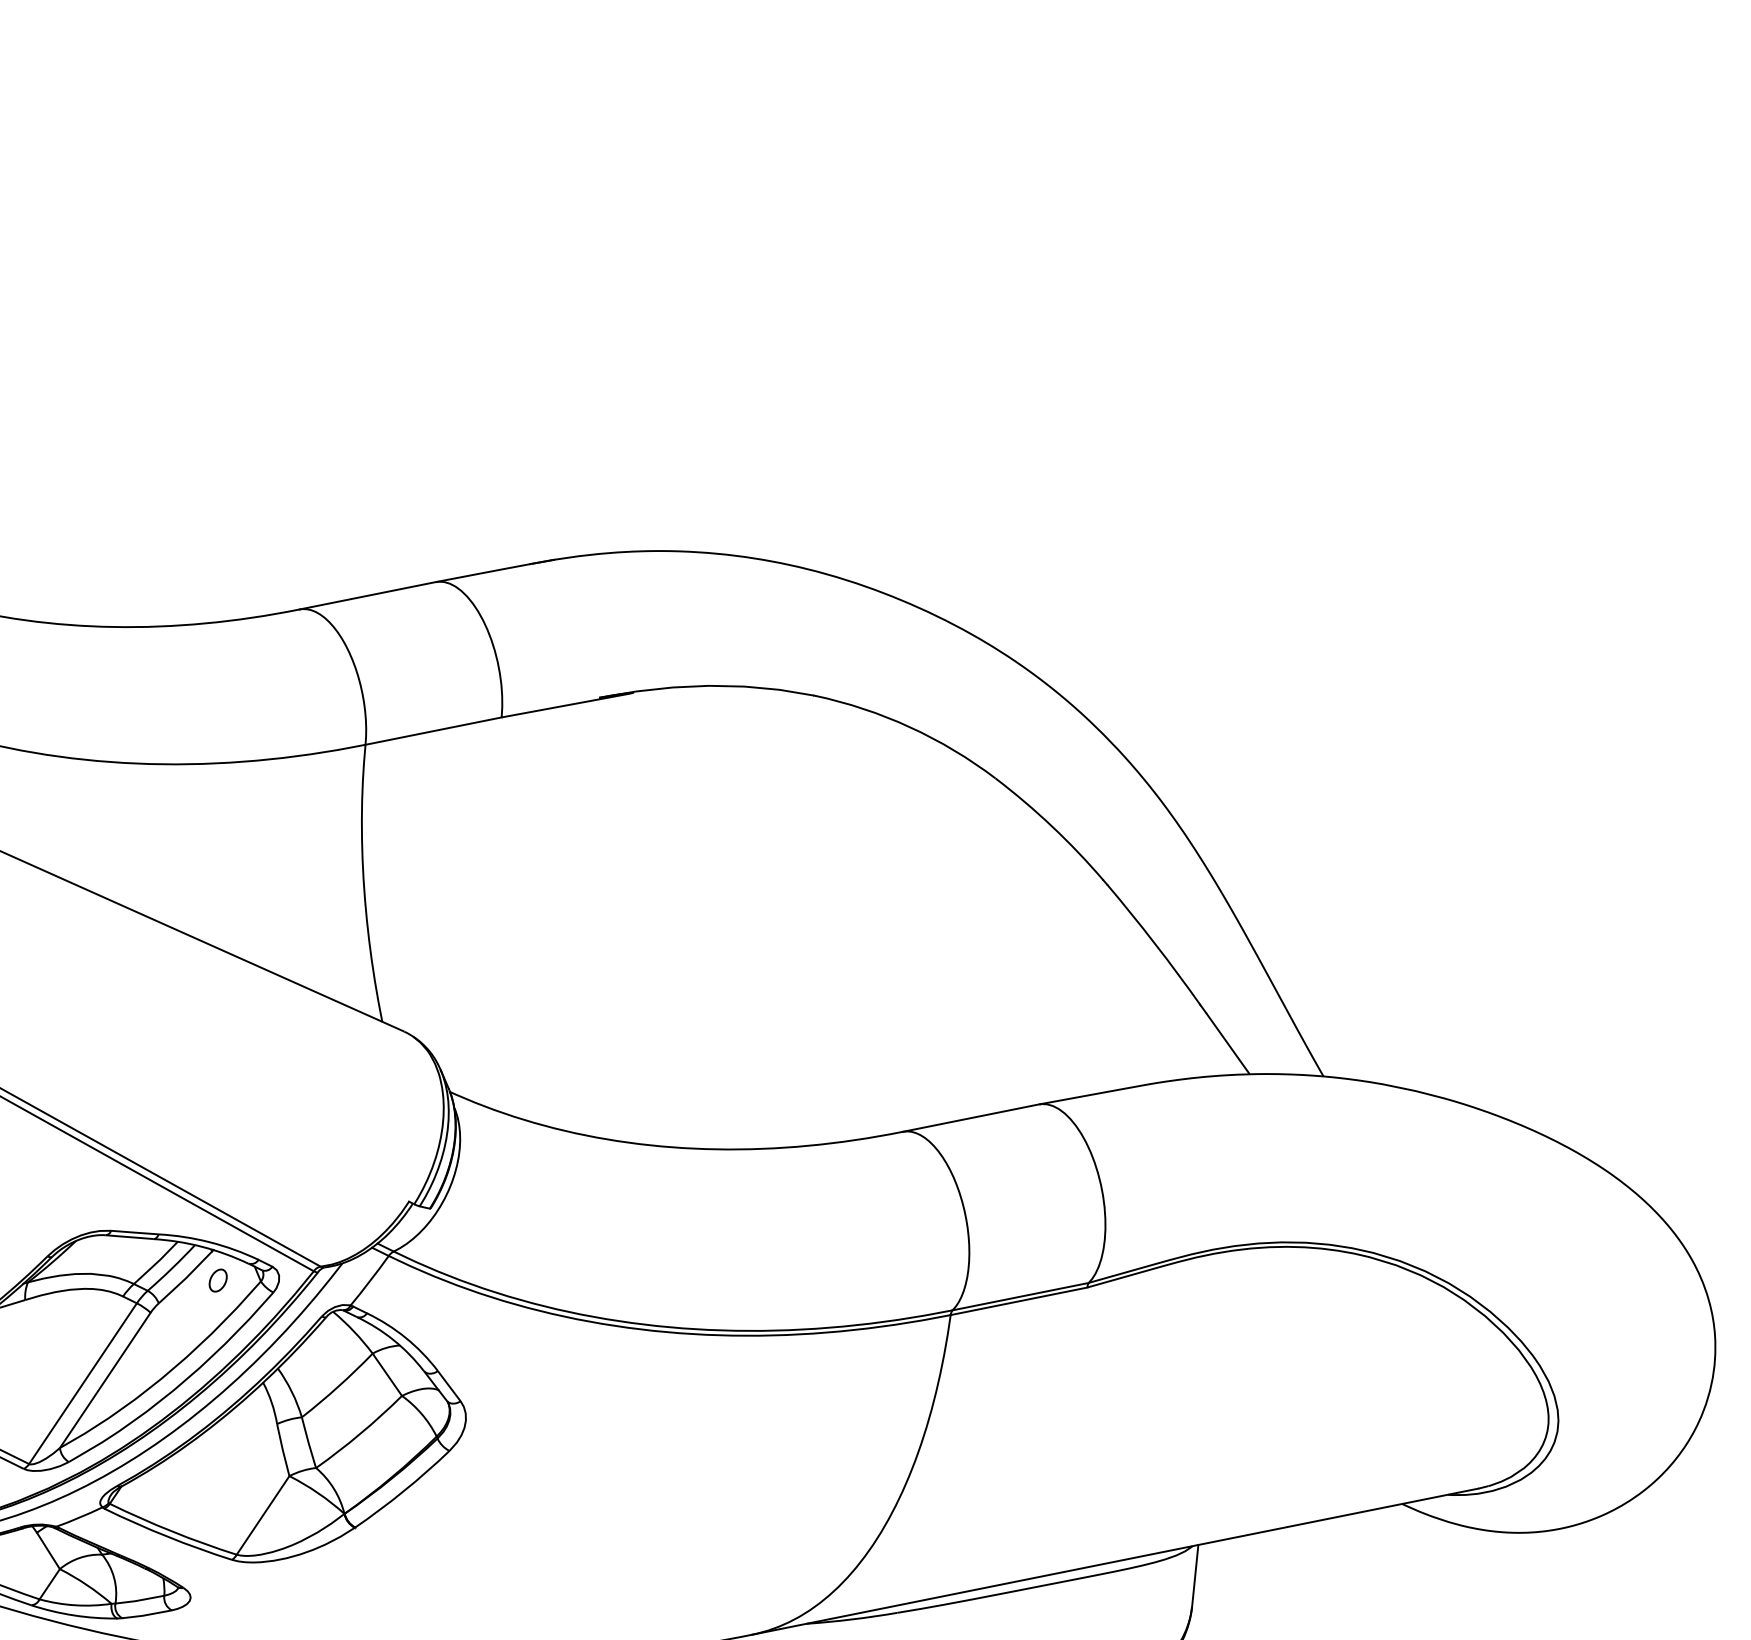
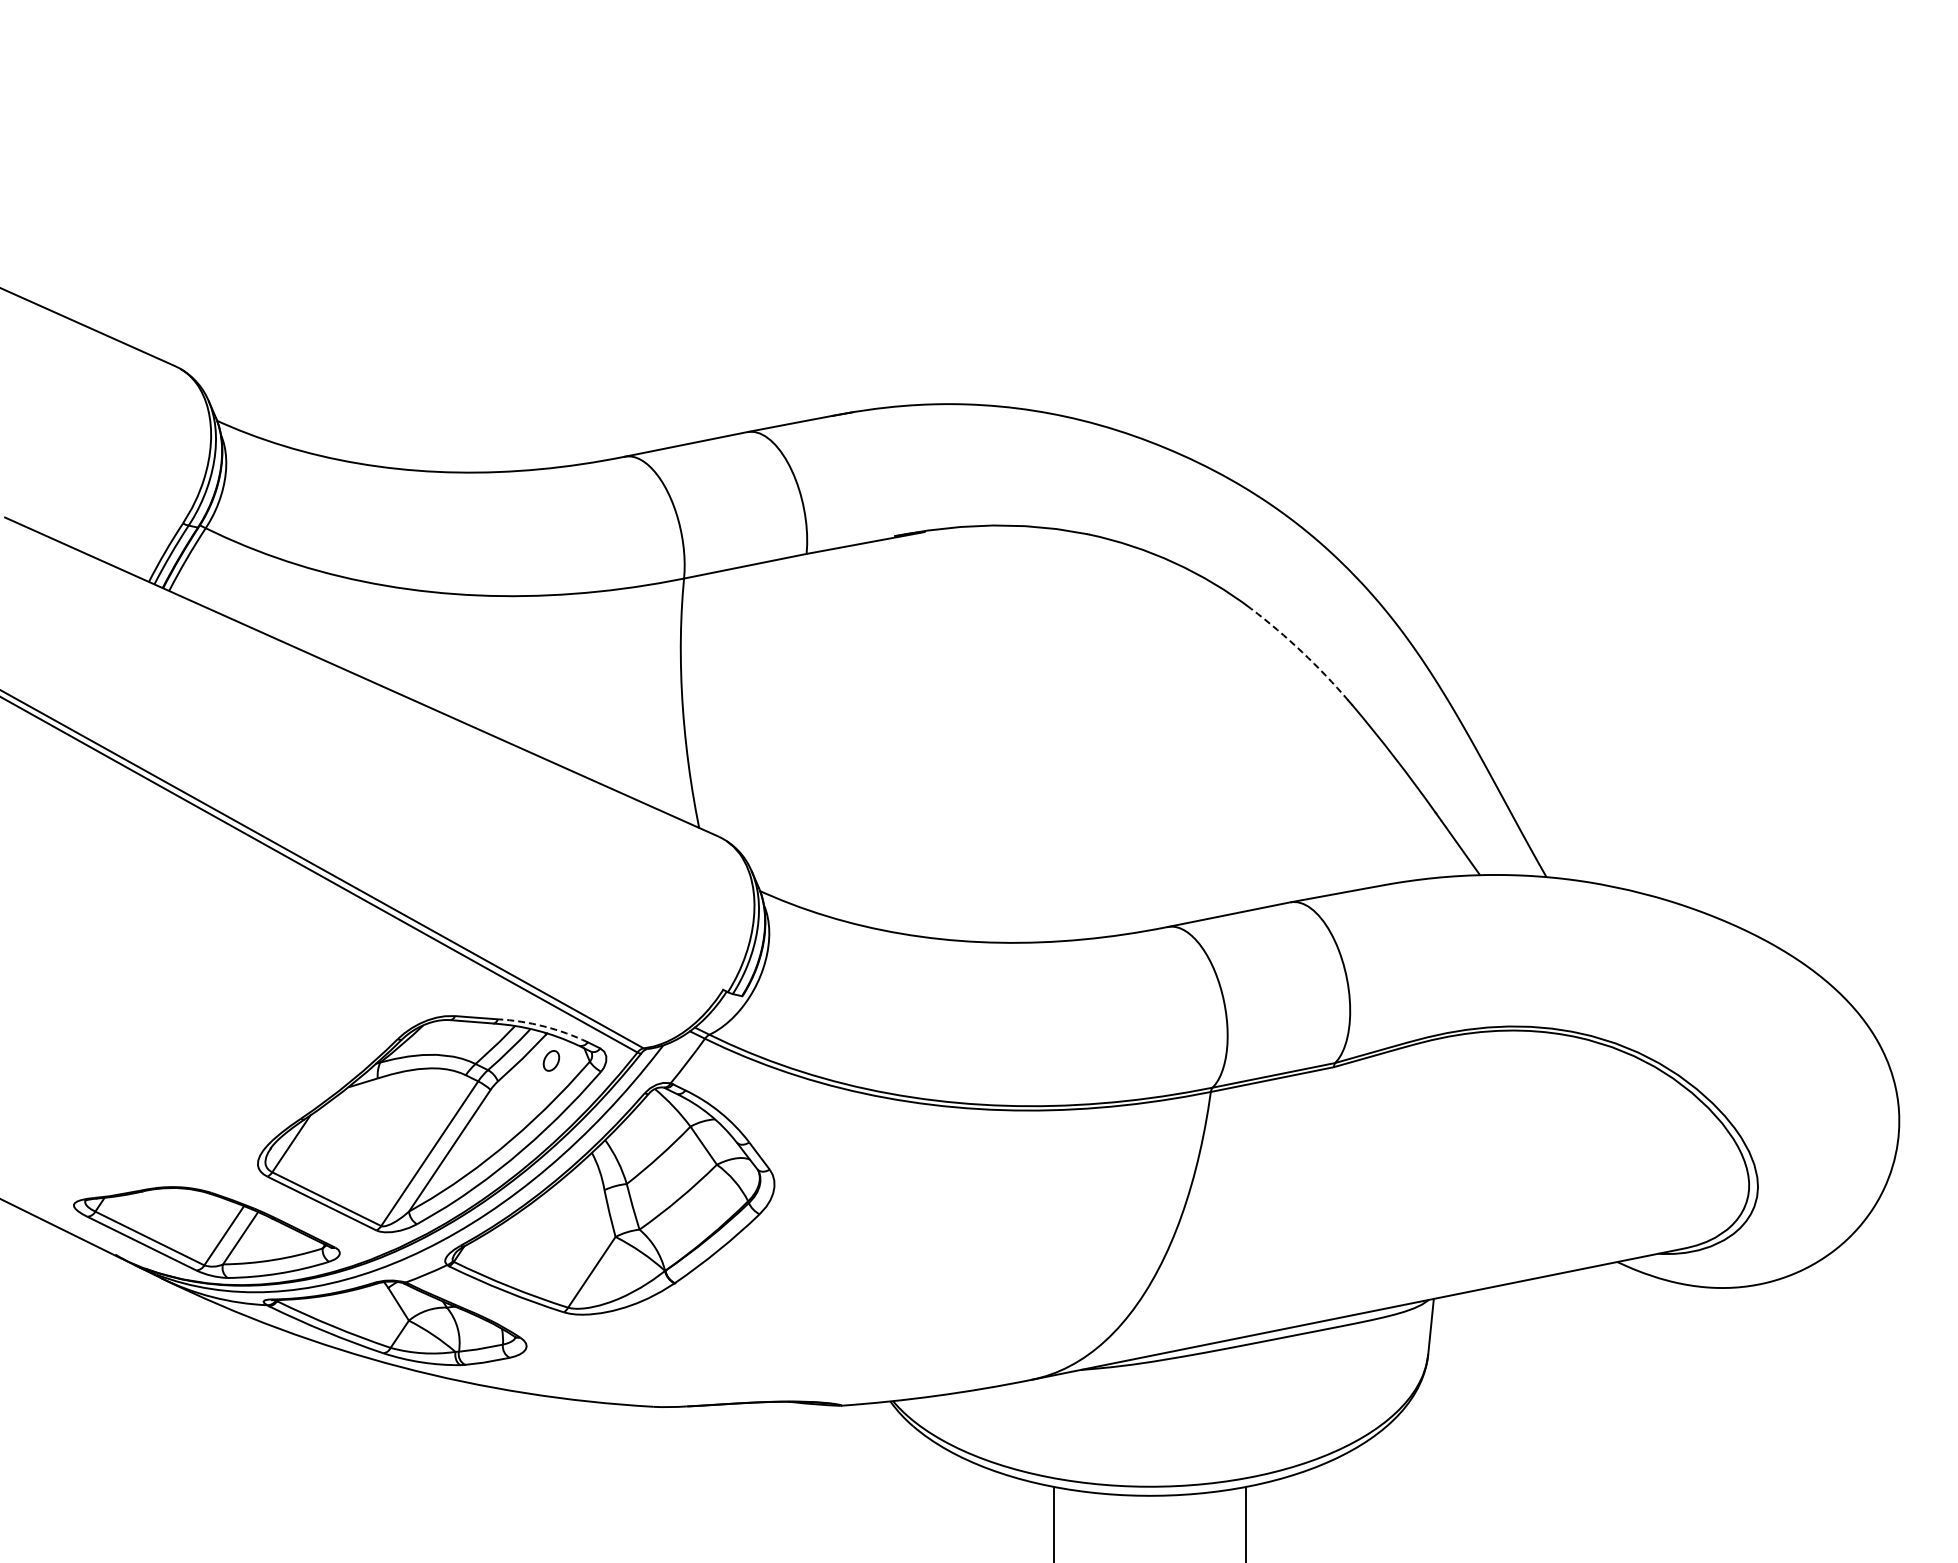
arc: (1052, 826) -> (1302, 652), solid -> dashed
arc: (210, 1242) -> (544, 1026), solid -> dashed

